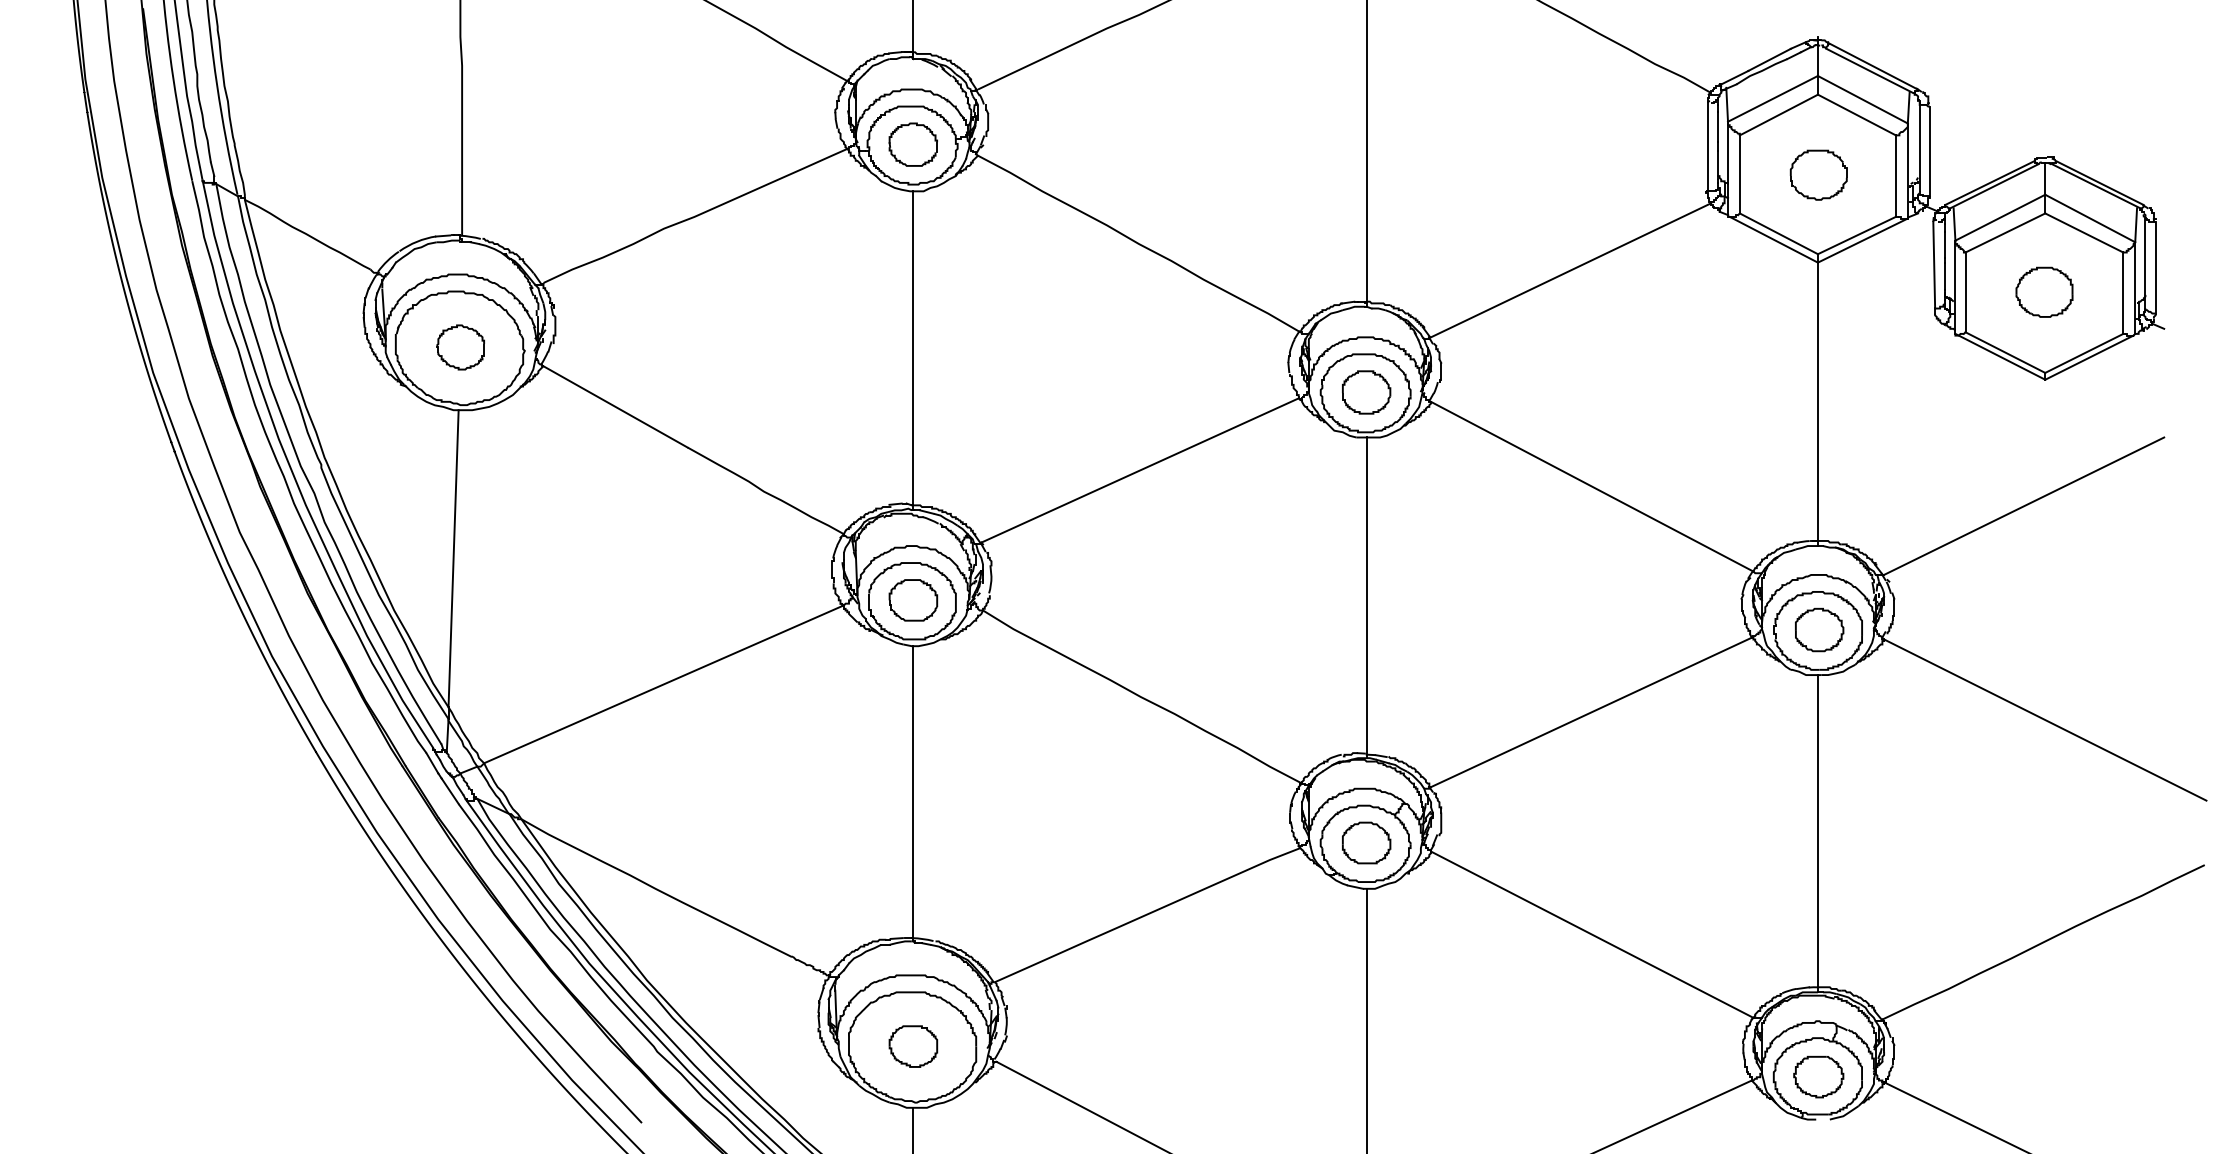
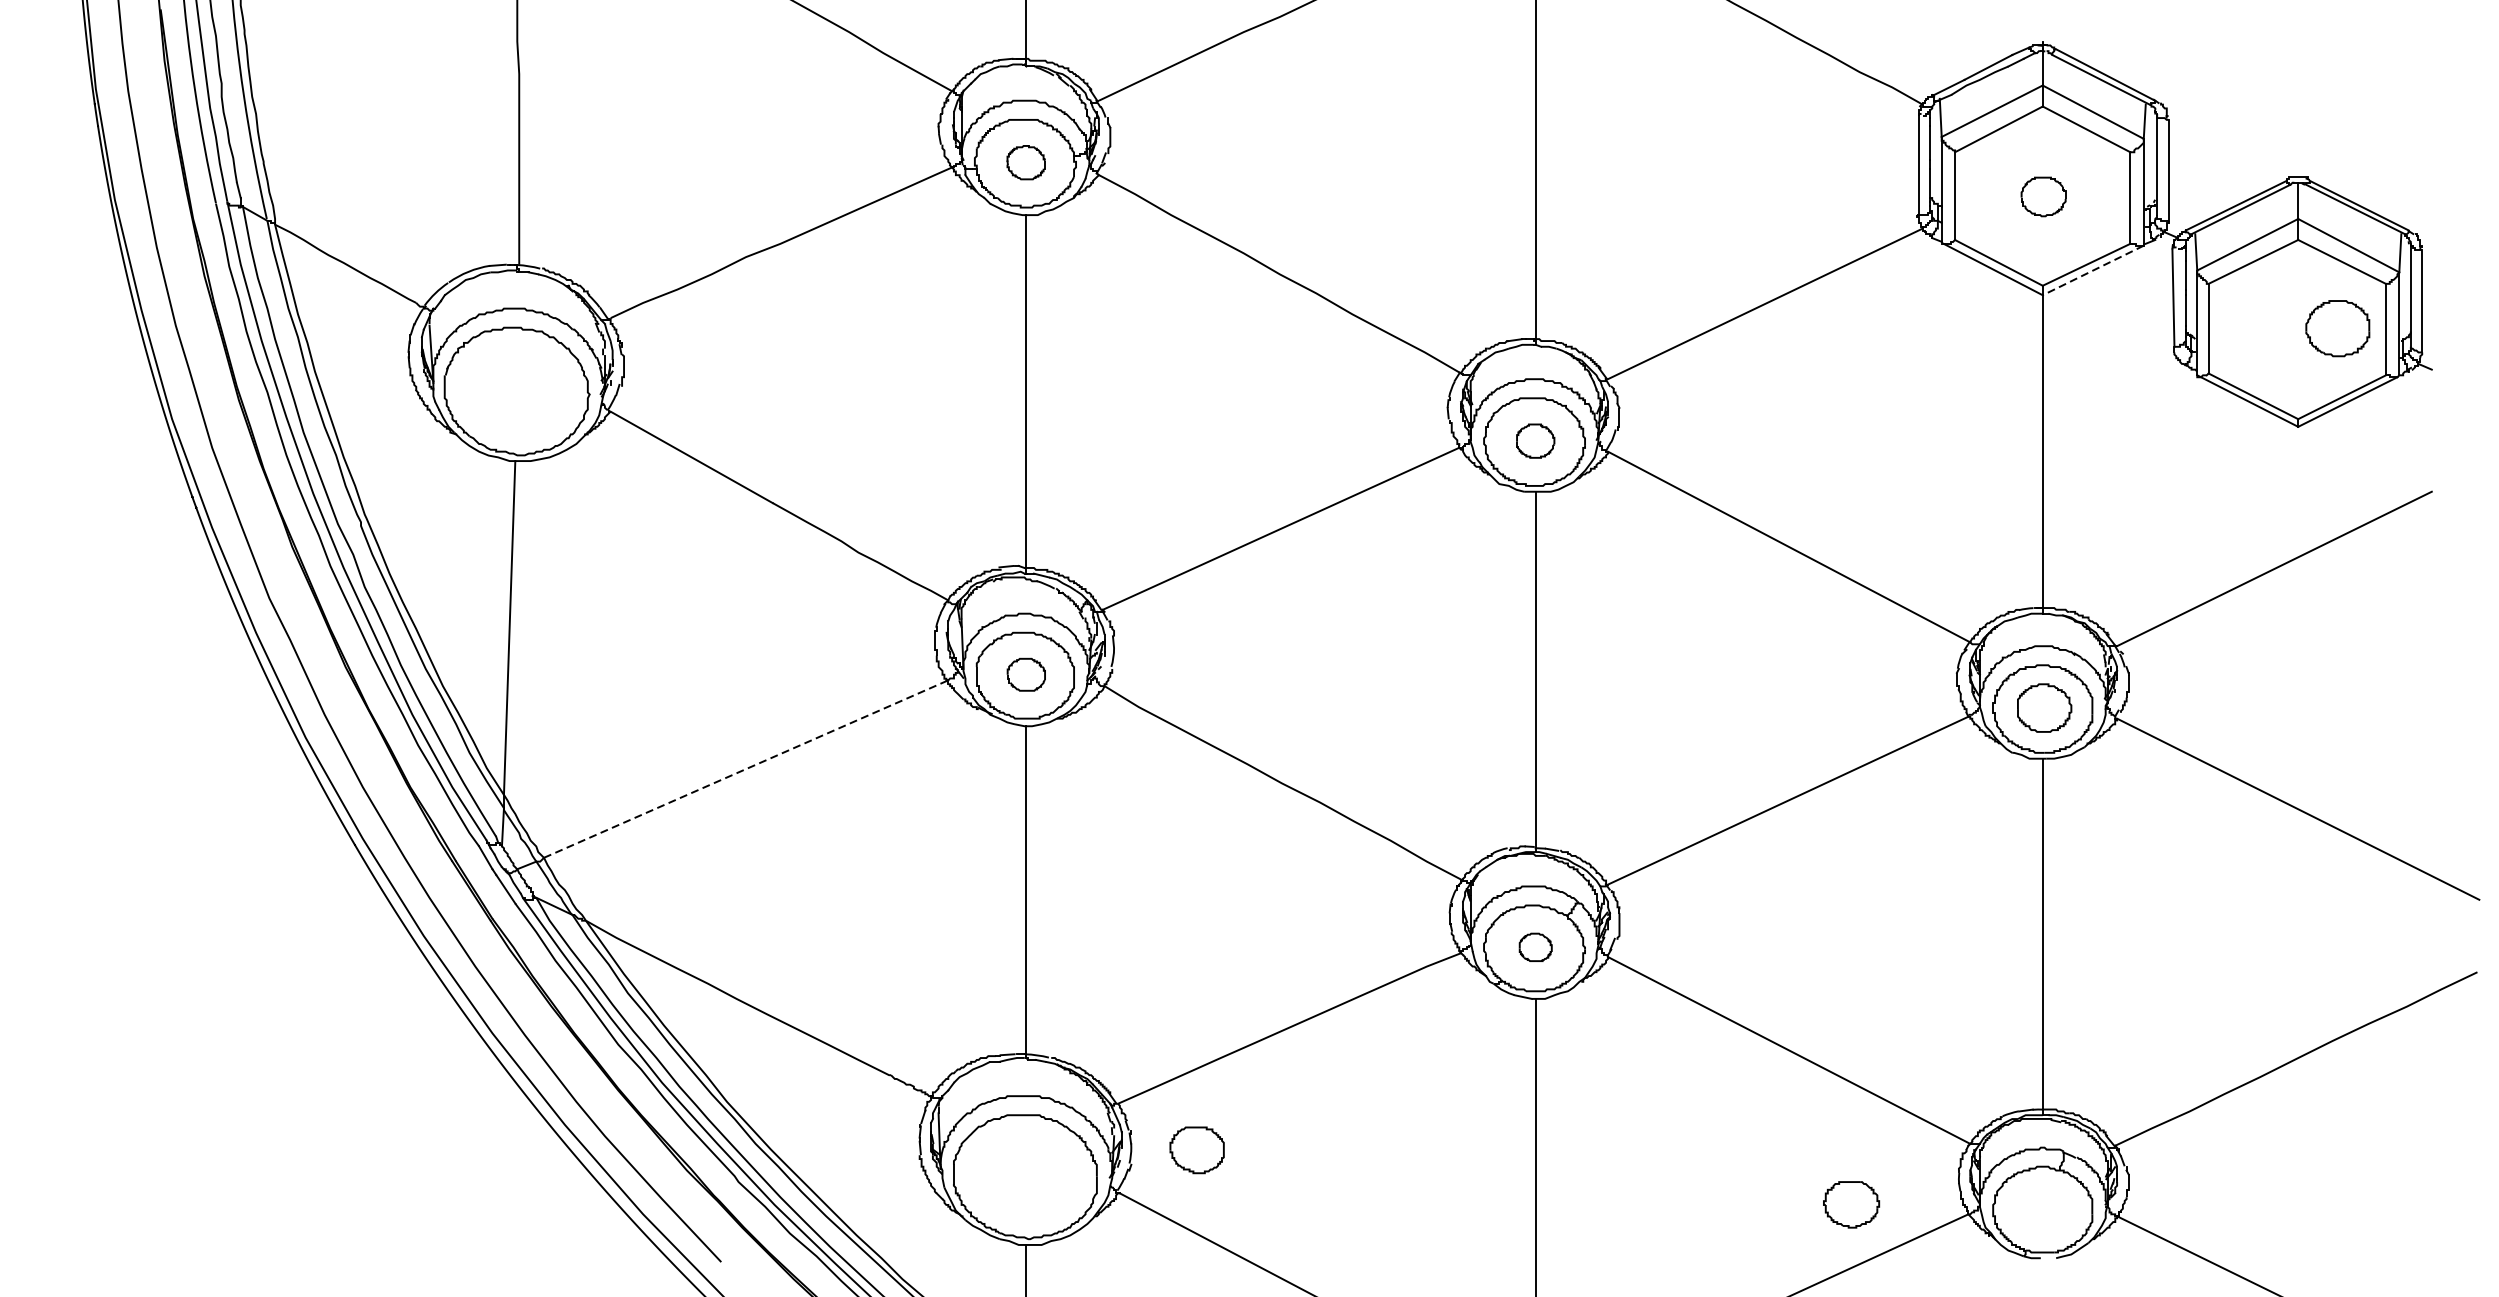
part: (912, 144) -> (1025, 162), size x0.7
part: (1818, 174) -> (2043, 196), size x0.7
line: (1862, 240) -> (2092, 270), solid -> dashed
part: (2044, 291) -> (2337, 327), moved
part: (460, 347) -> (517, 390), removed
part: (1366, 392) -> (1535, 441), size x0.7
part: (913, 600) -> (1026, 674), size x0.7
line: (664, 684) -> (746, 769), solid -> dashed
part: (1366, 842) -> (1535, 946), size x0.6
part: (913, 1046) -> (1197, 1150), moved
part: (1818, 1076) -> (1851, 1204), moved

